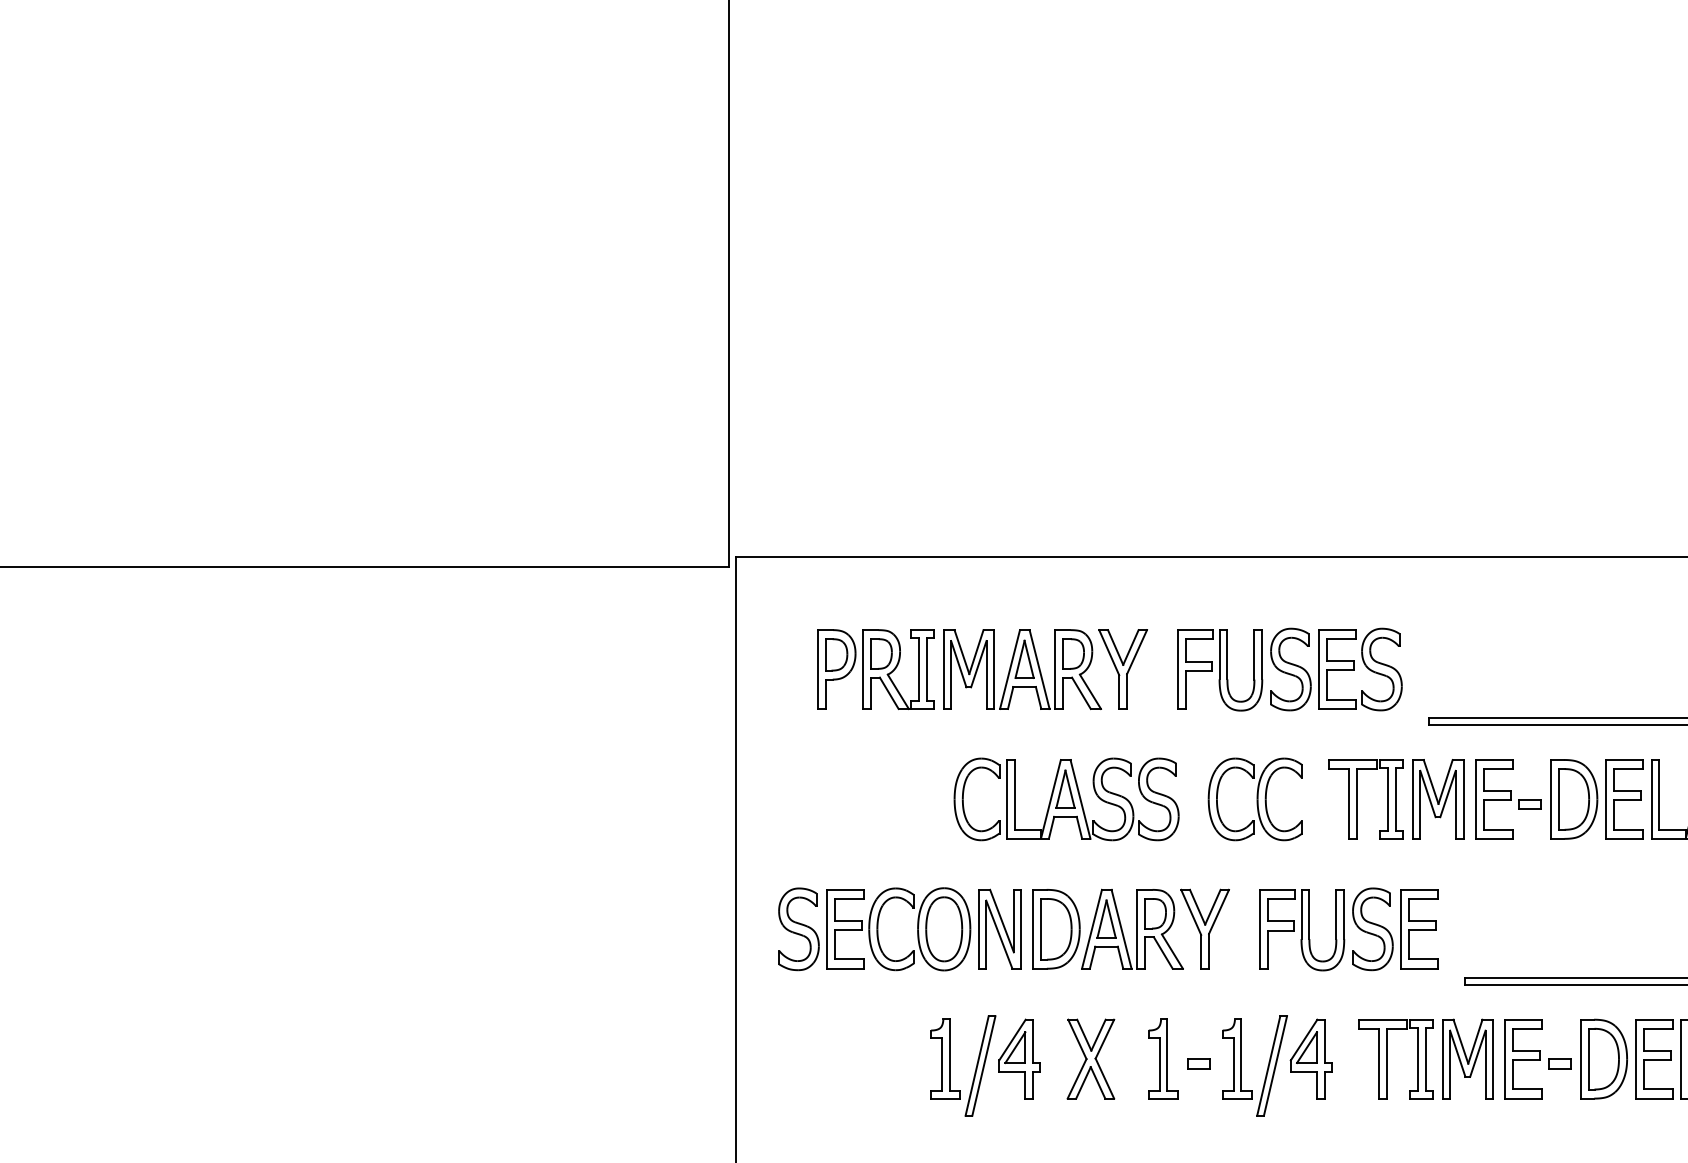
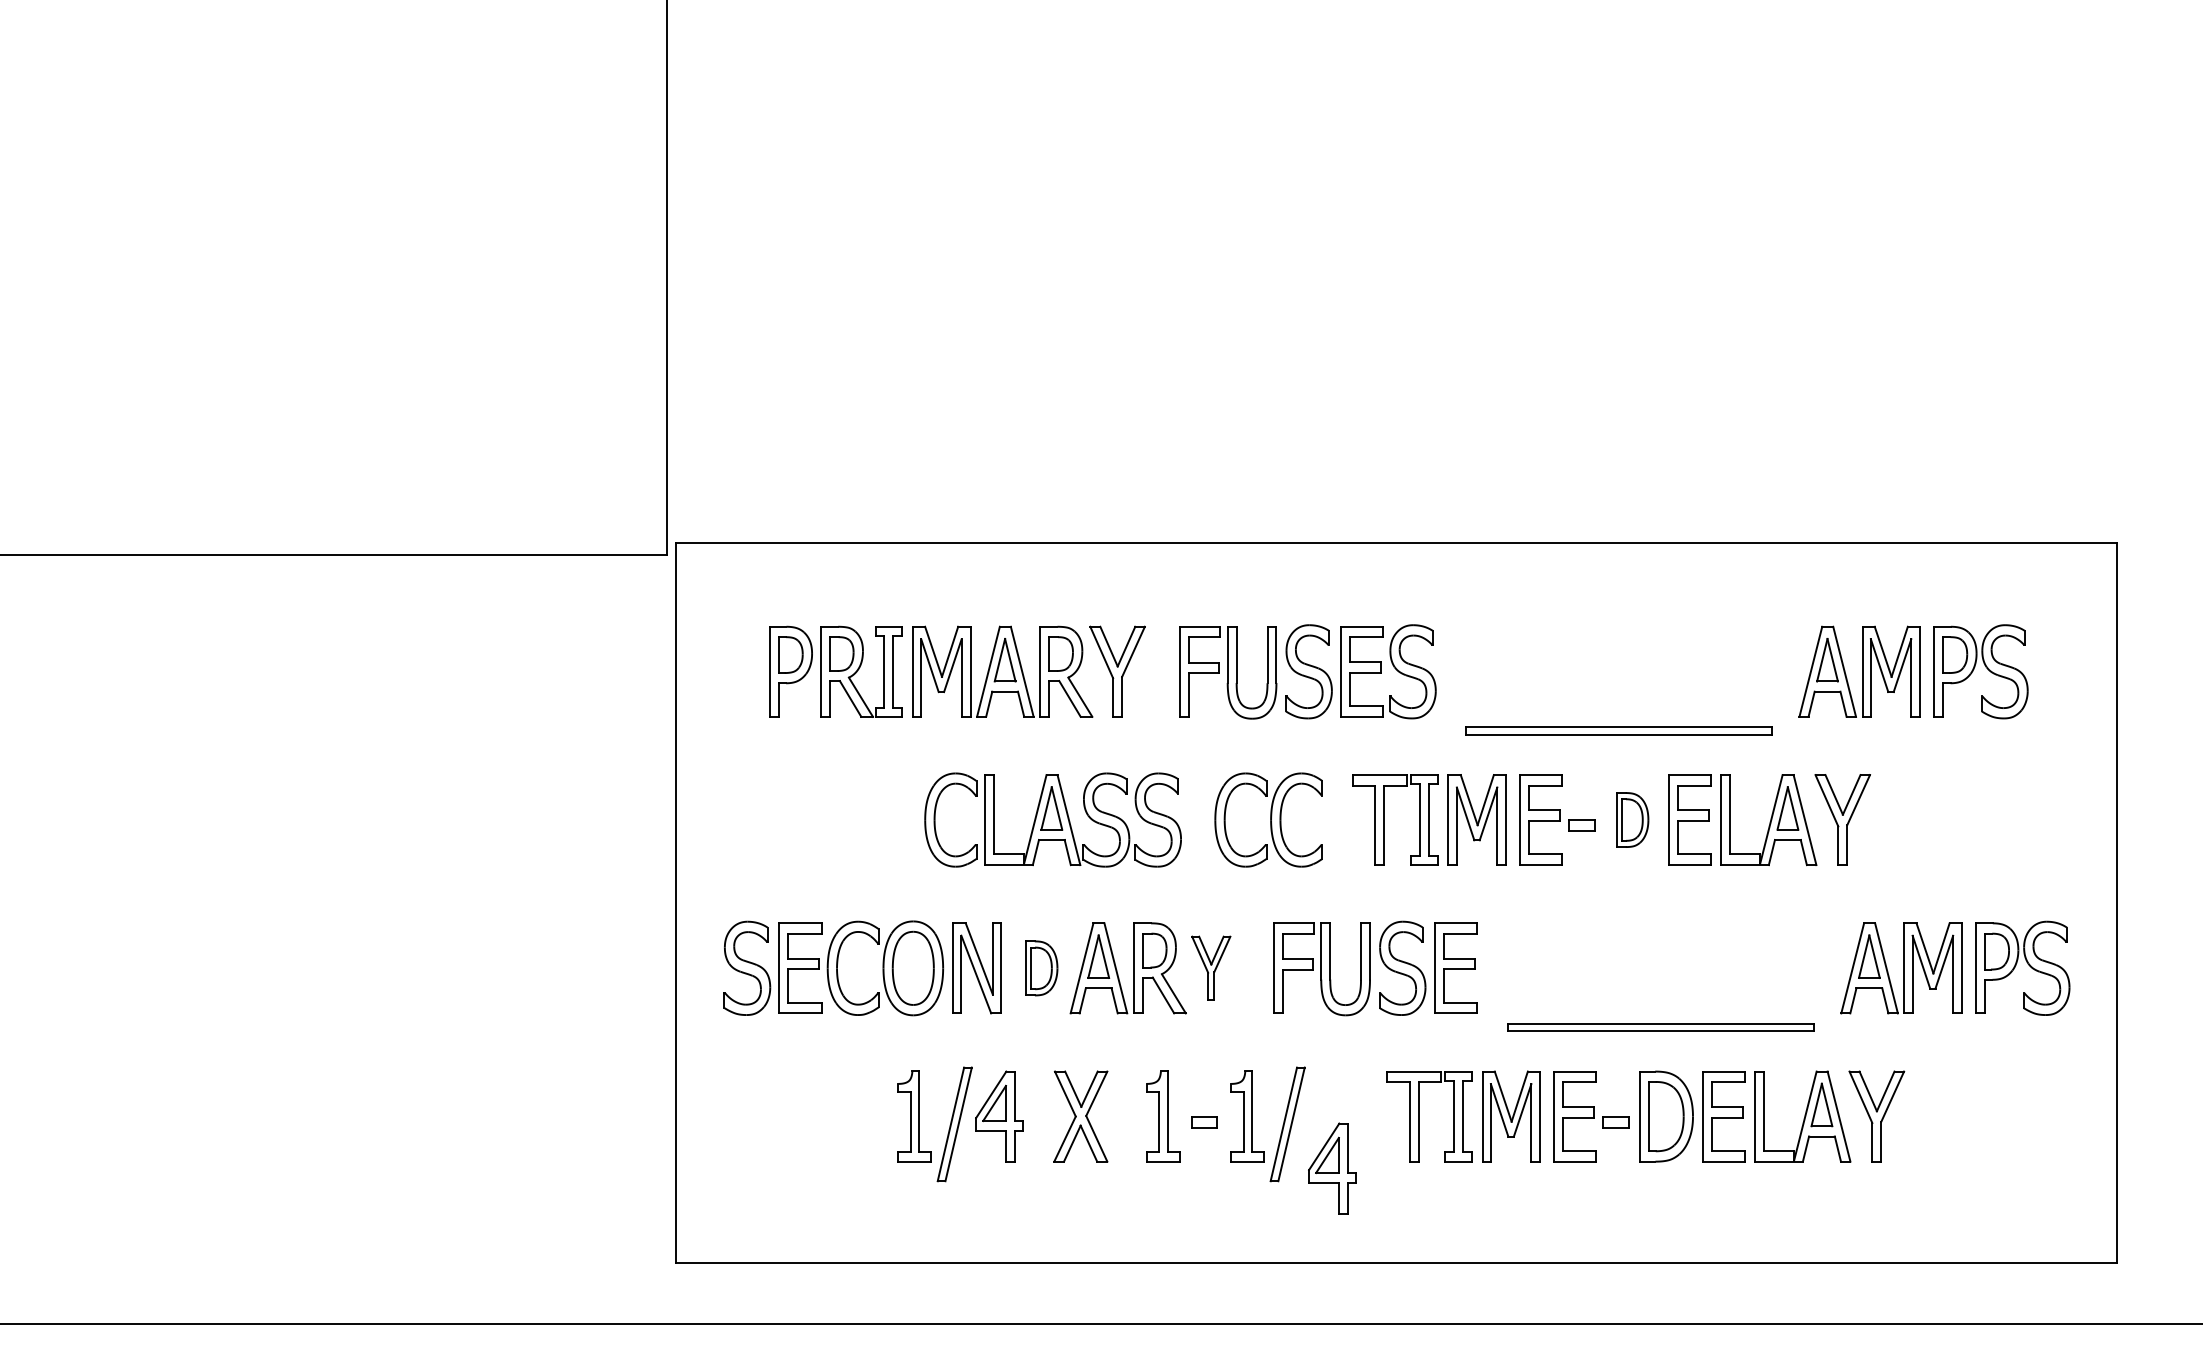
part: (1574, 798) -> (1632, 819), size x0.6
part: (1205, 928) -> (1211, 967), size x0.7
part: (1056, 929) -> (1041, 968), size x0.6
part: (1311, 1059) -> (1332, 1168), moved

